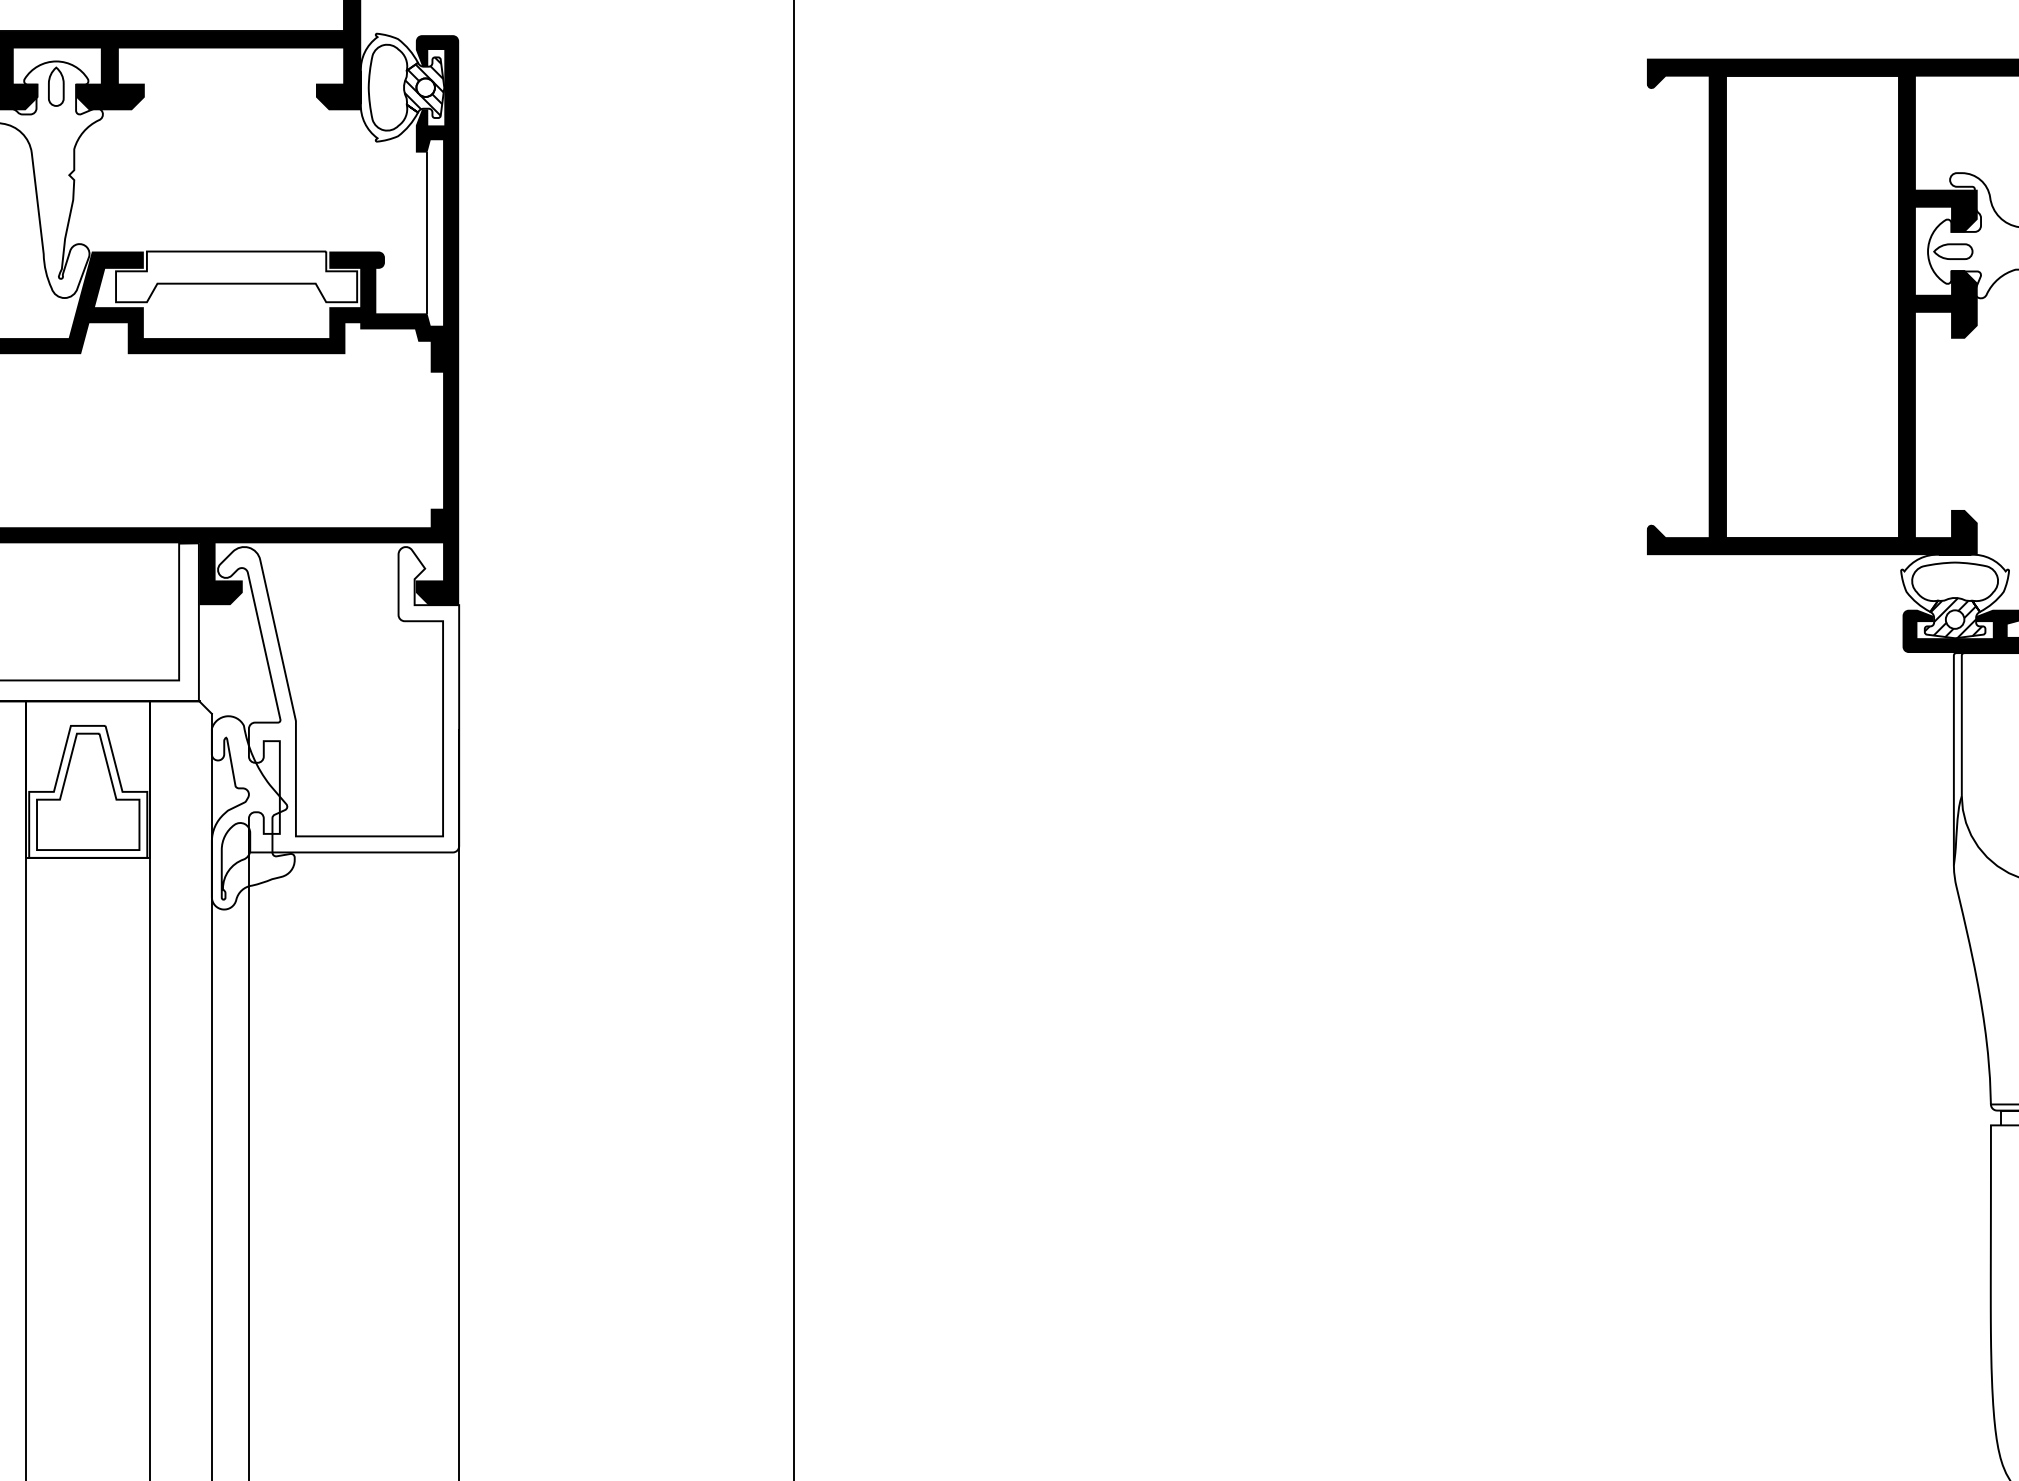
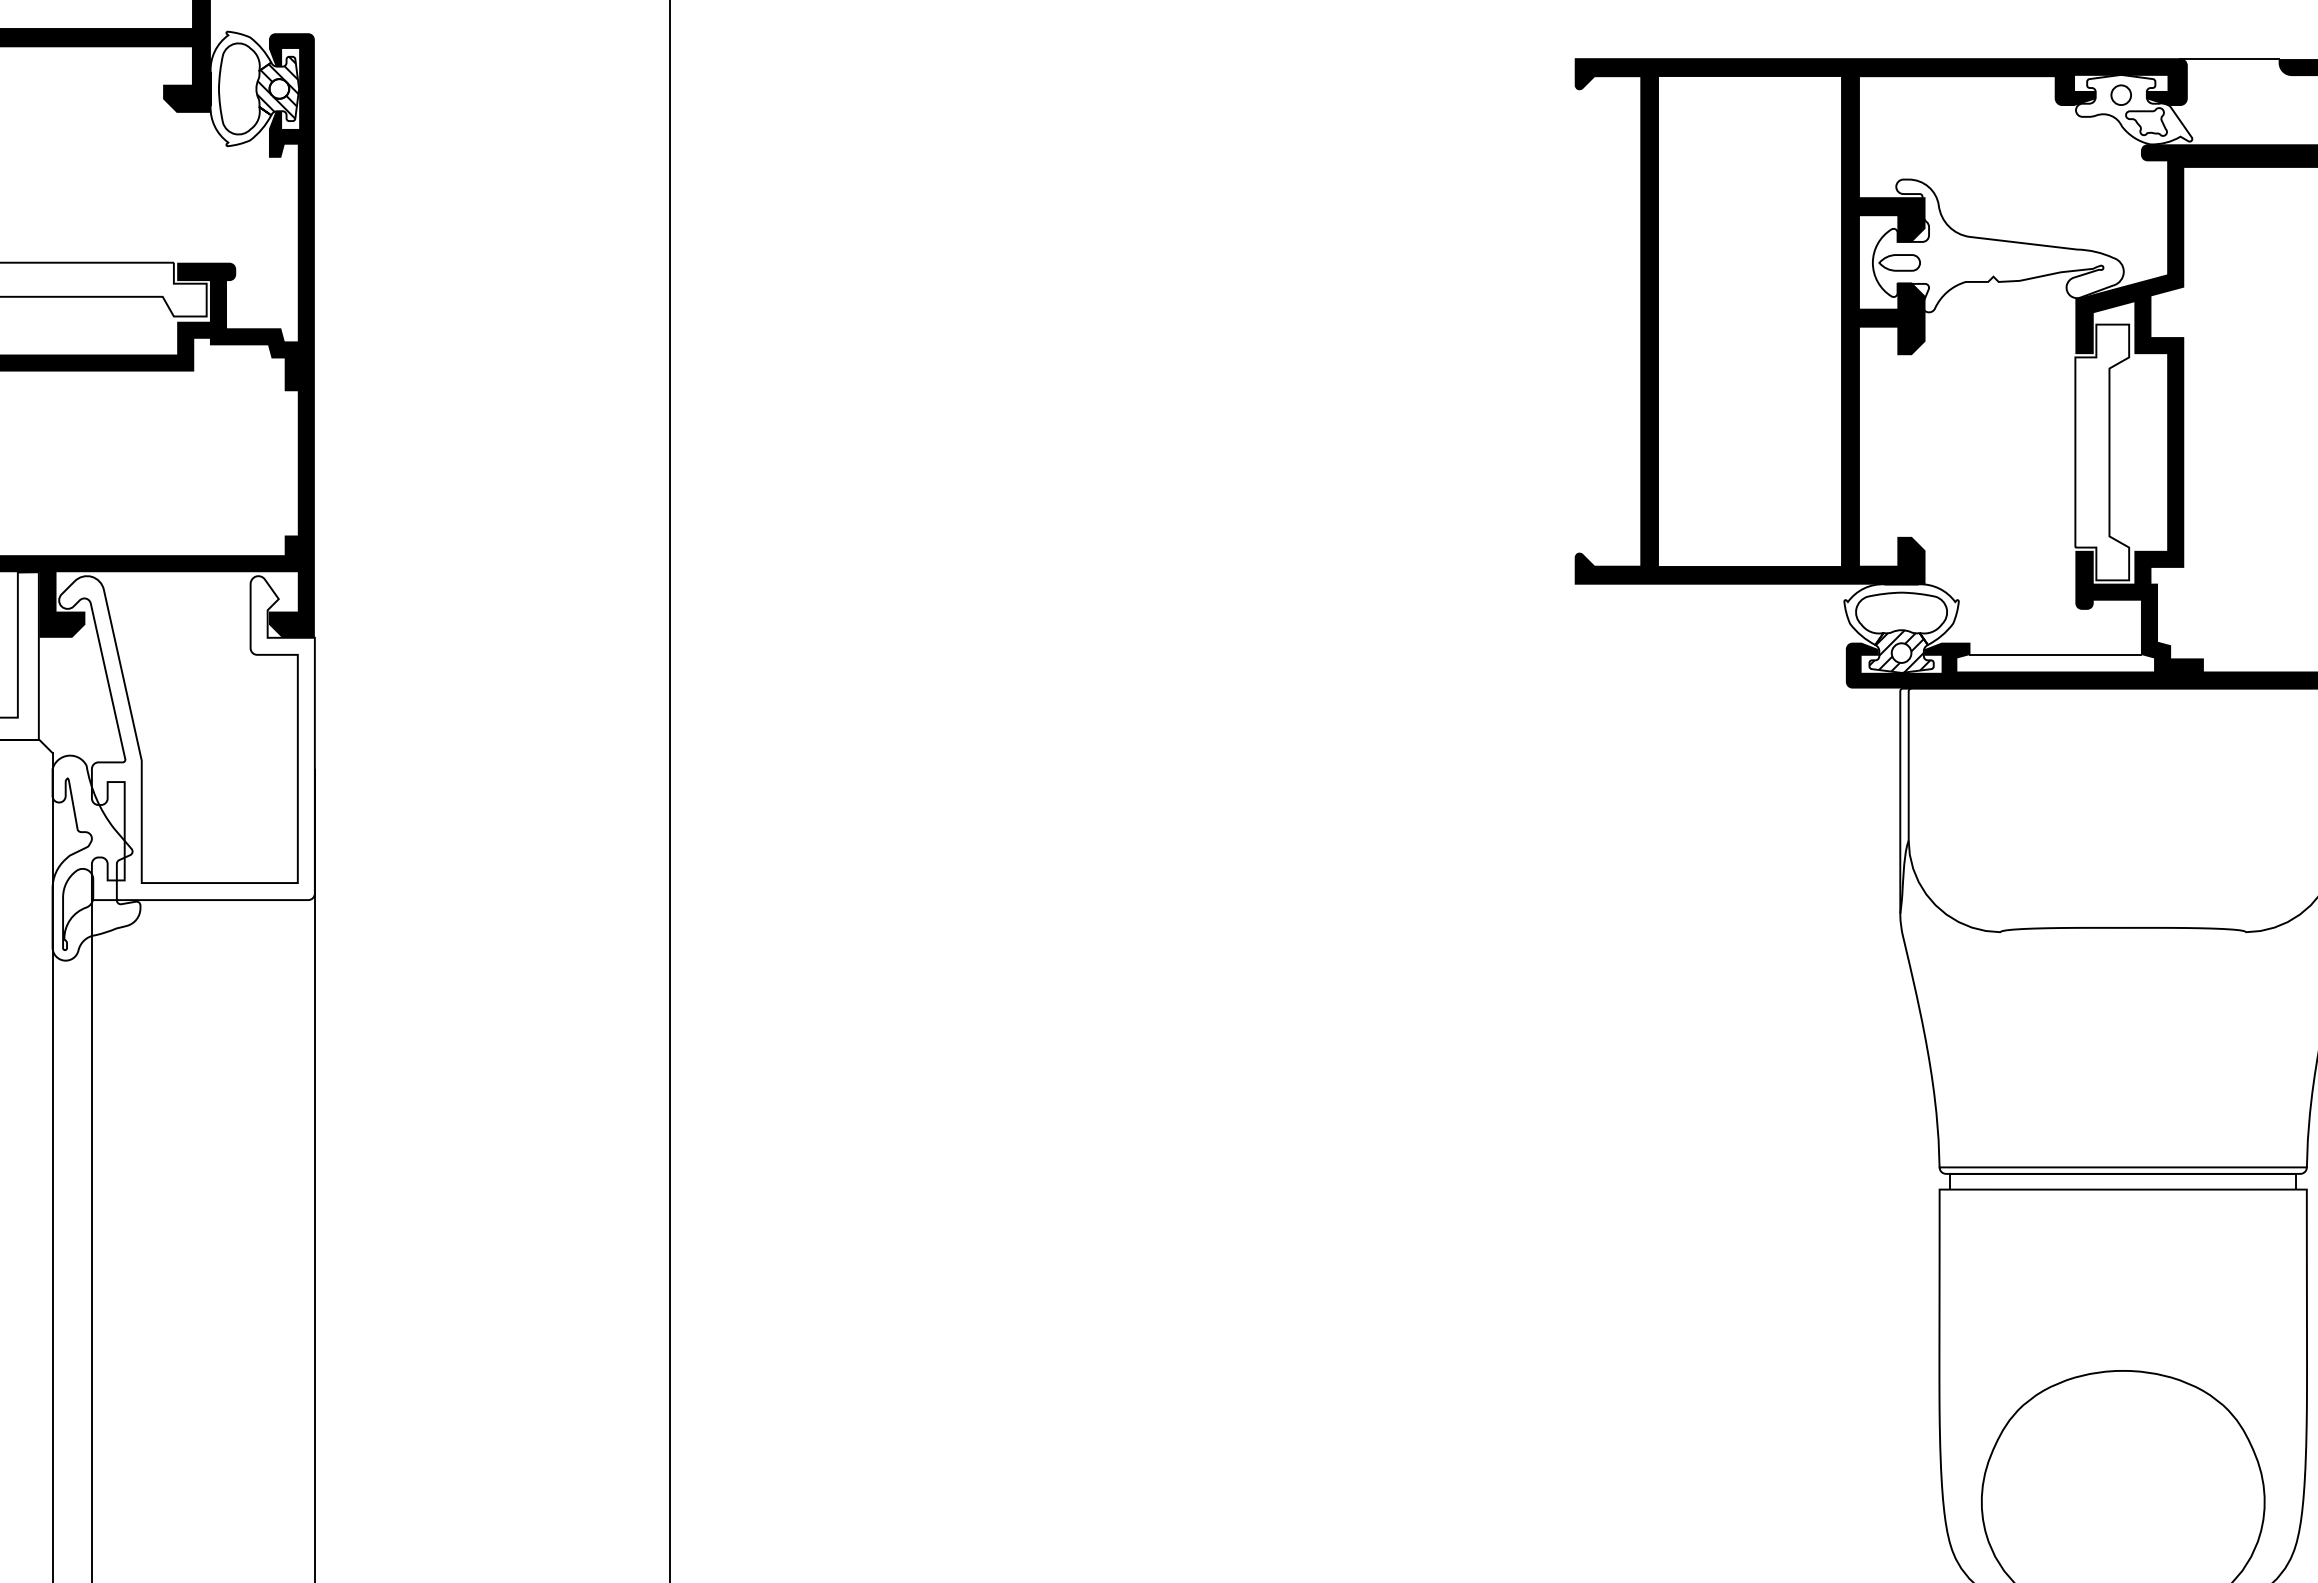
line: (427, 232) -> (281, 242), removed

